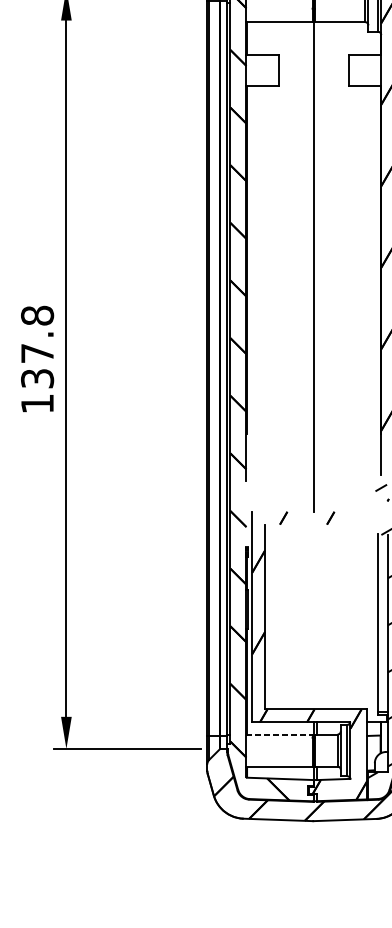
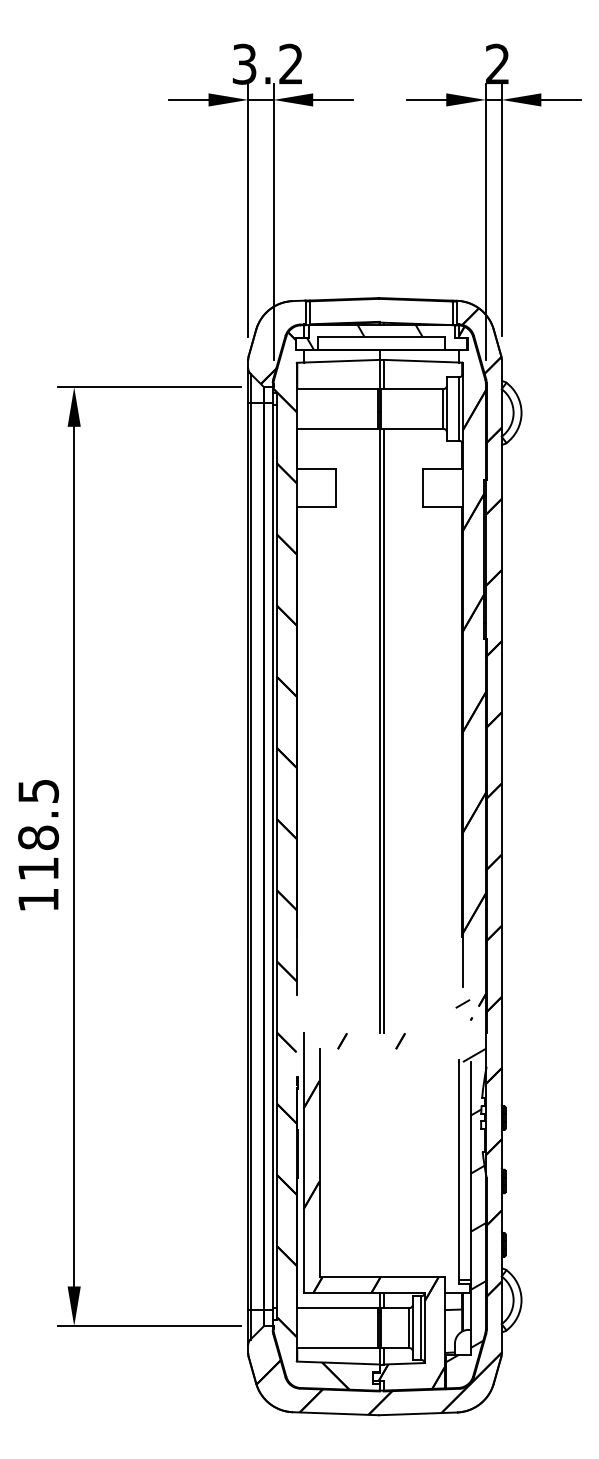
line: (316, 266) -> (383, 730), added
text: (37, 346) -> (38, 829), 137.8 -> 118.5
line: (279, 734) -> (337, 1308), dashed -> solid

